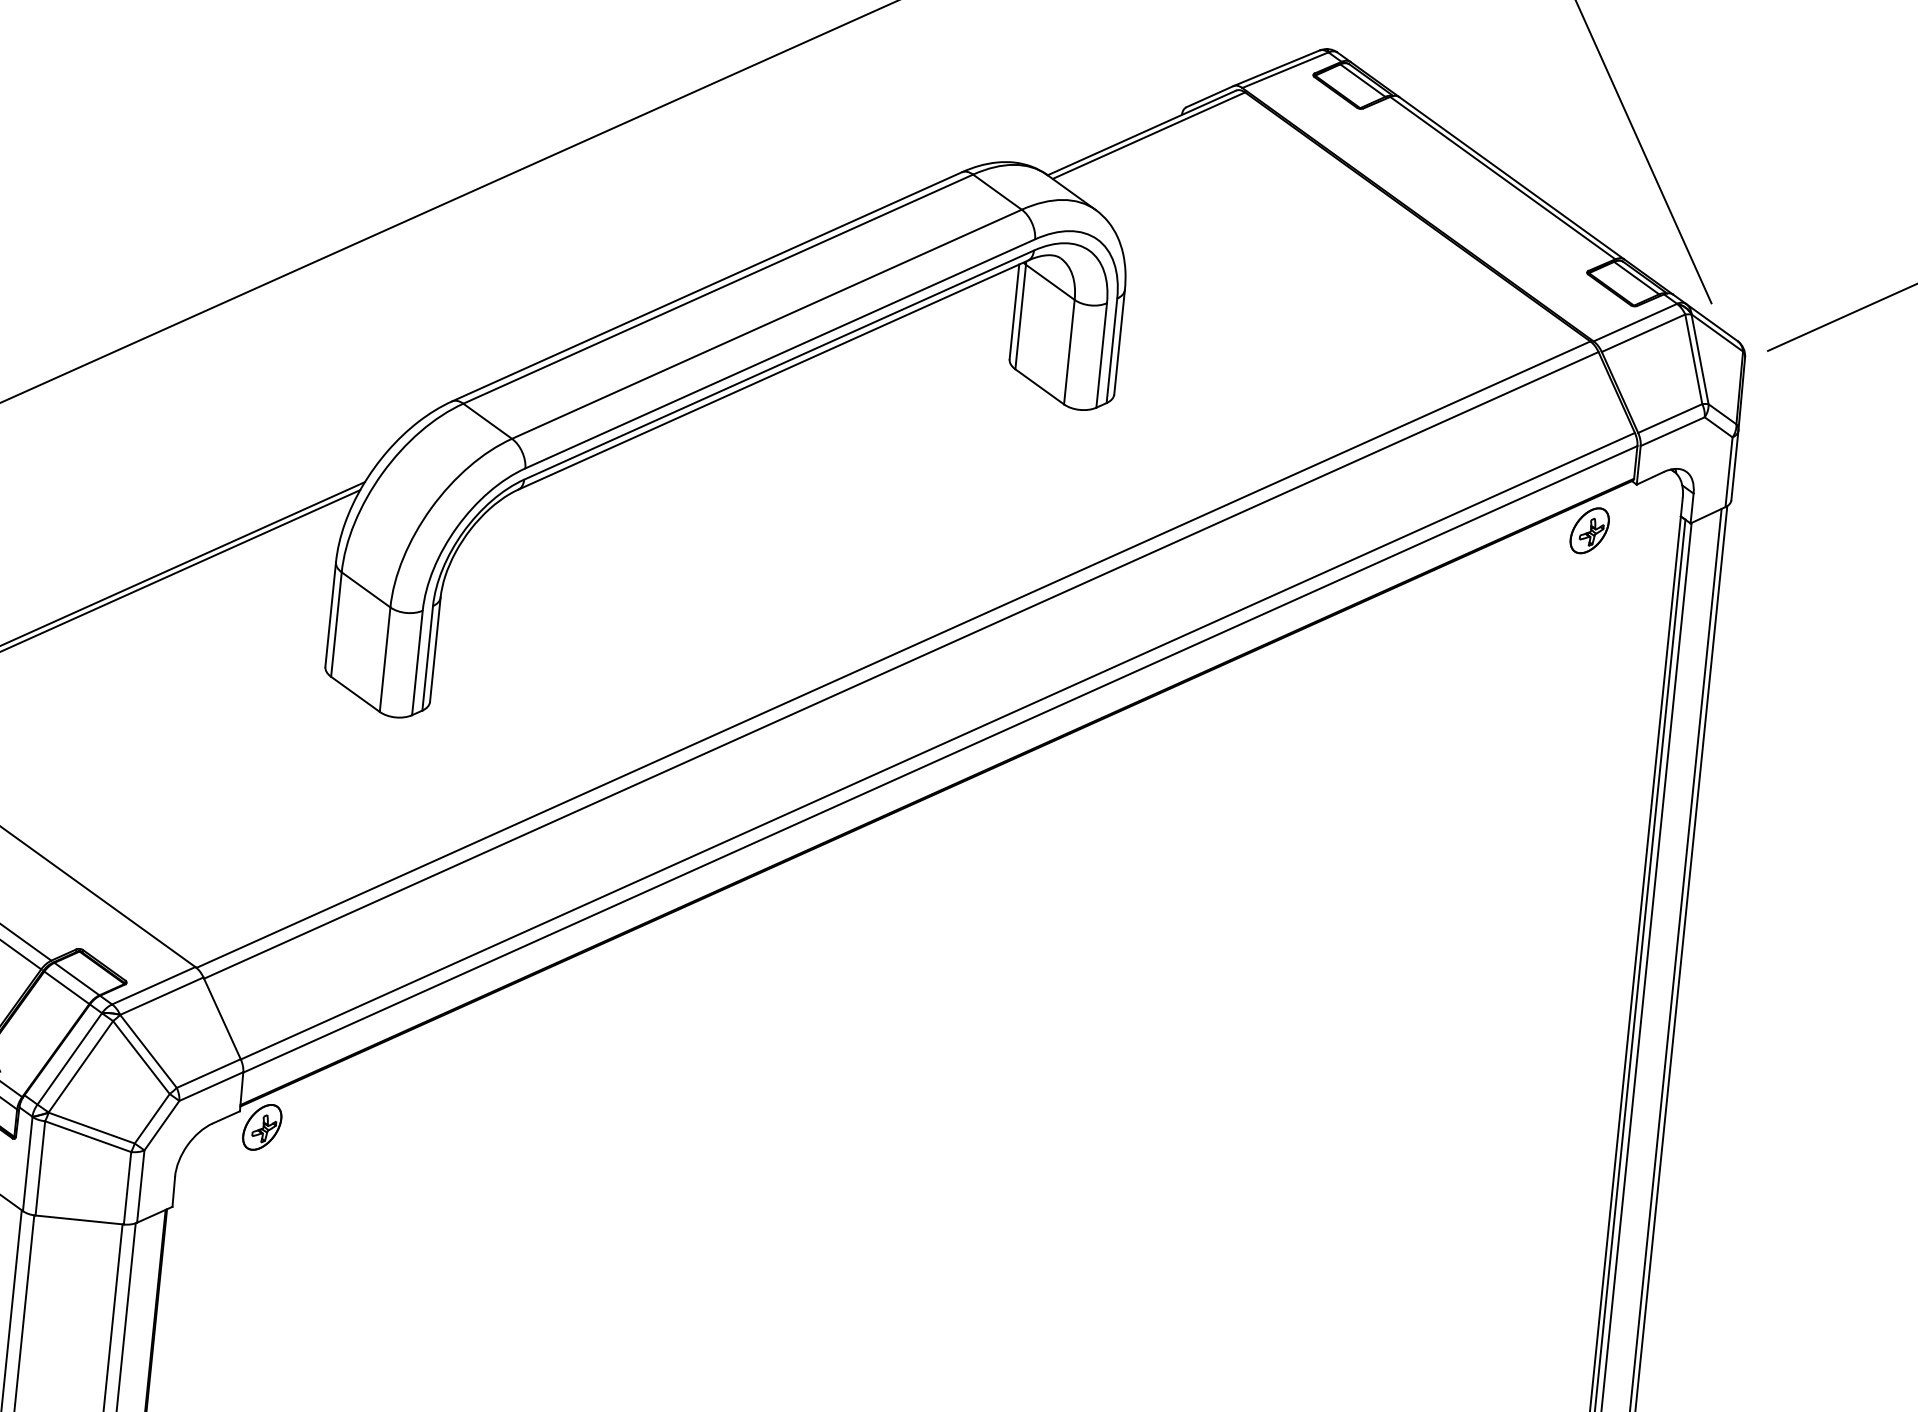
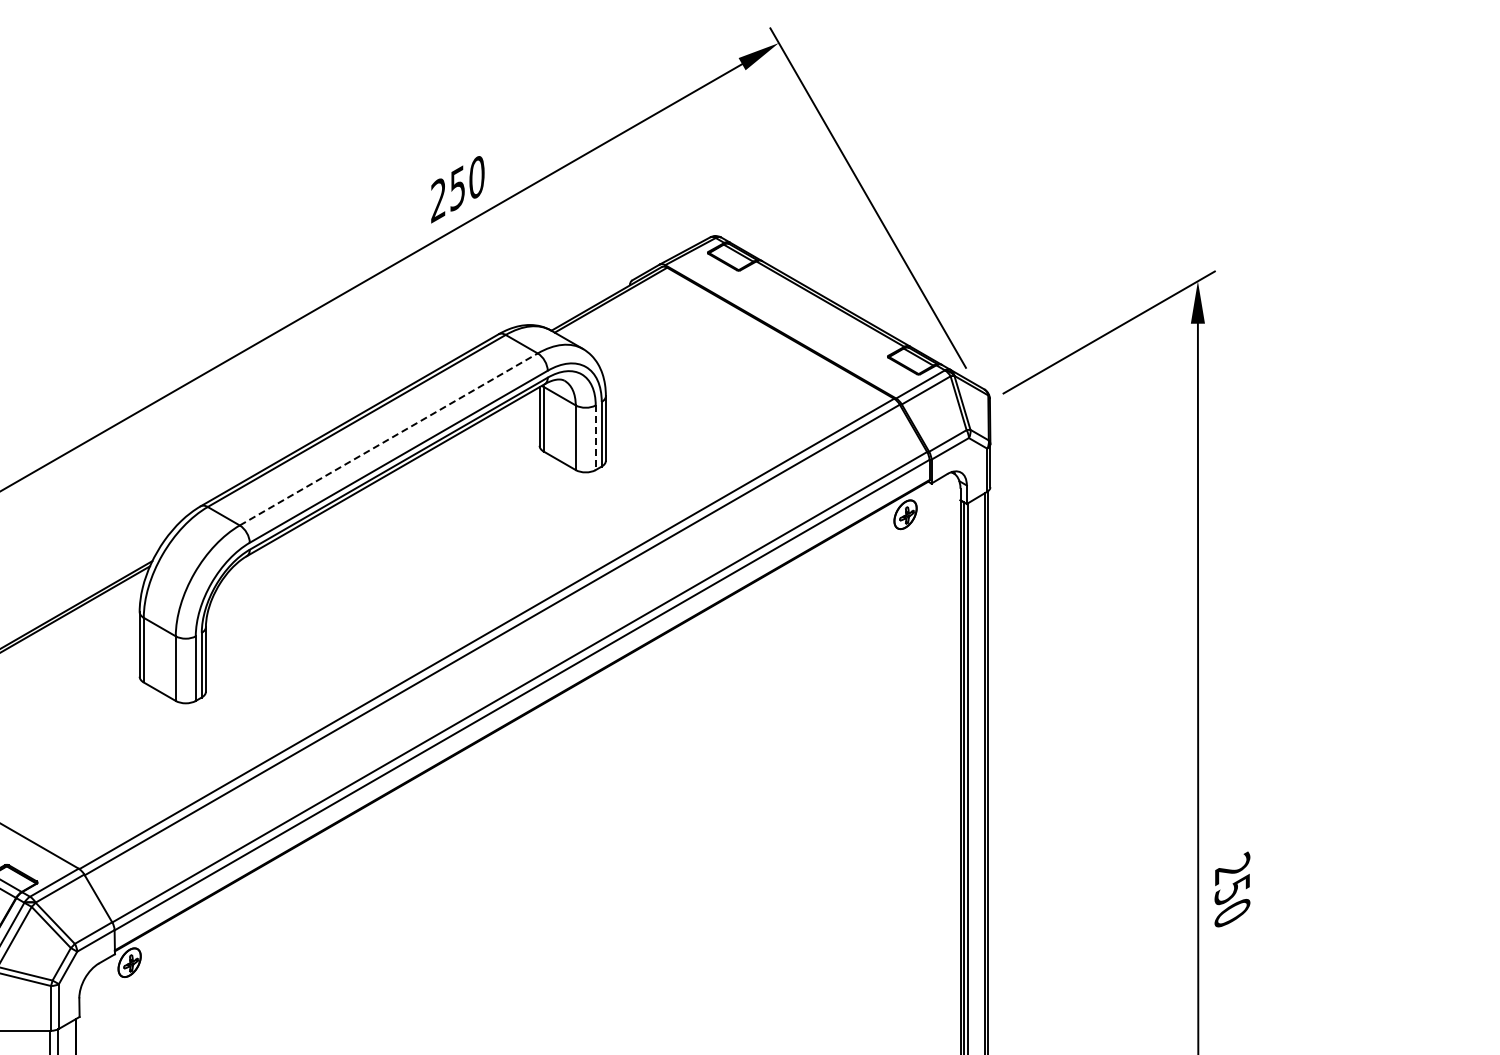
line: (768, 324) -> (389, 439), solid -> dashed
line: (1101, 356) -> (595, 438), solid -> dashed

